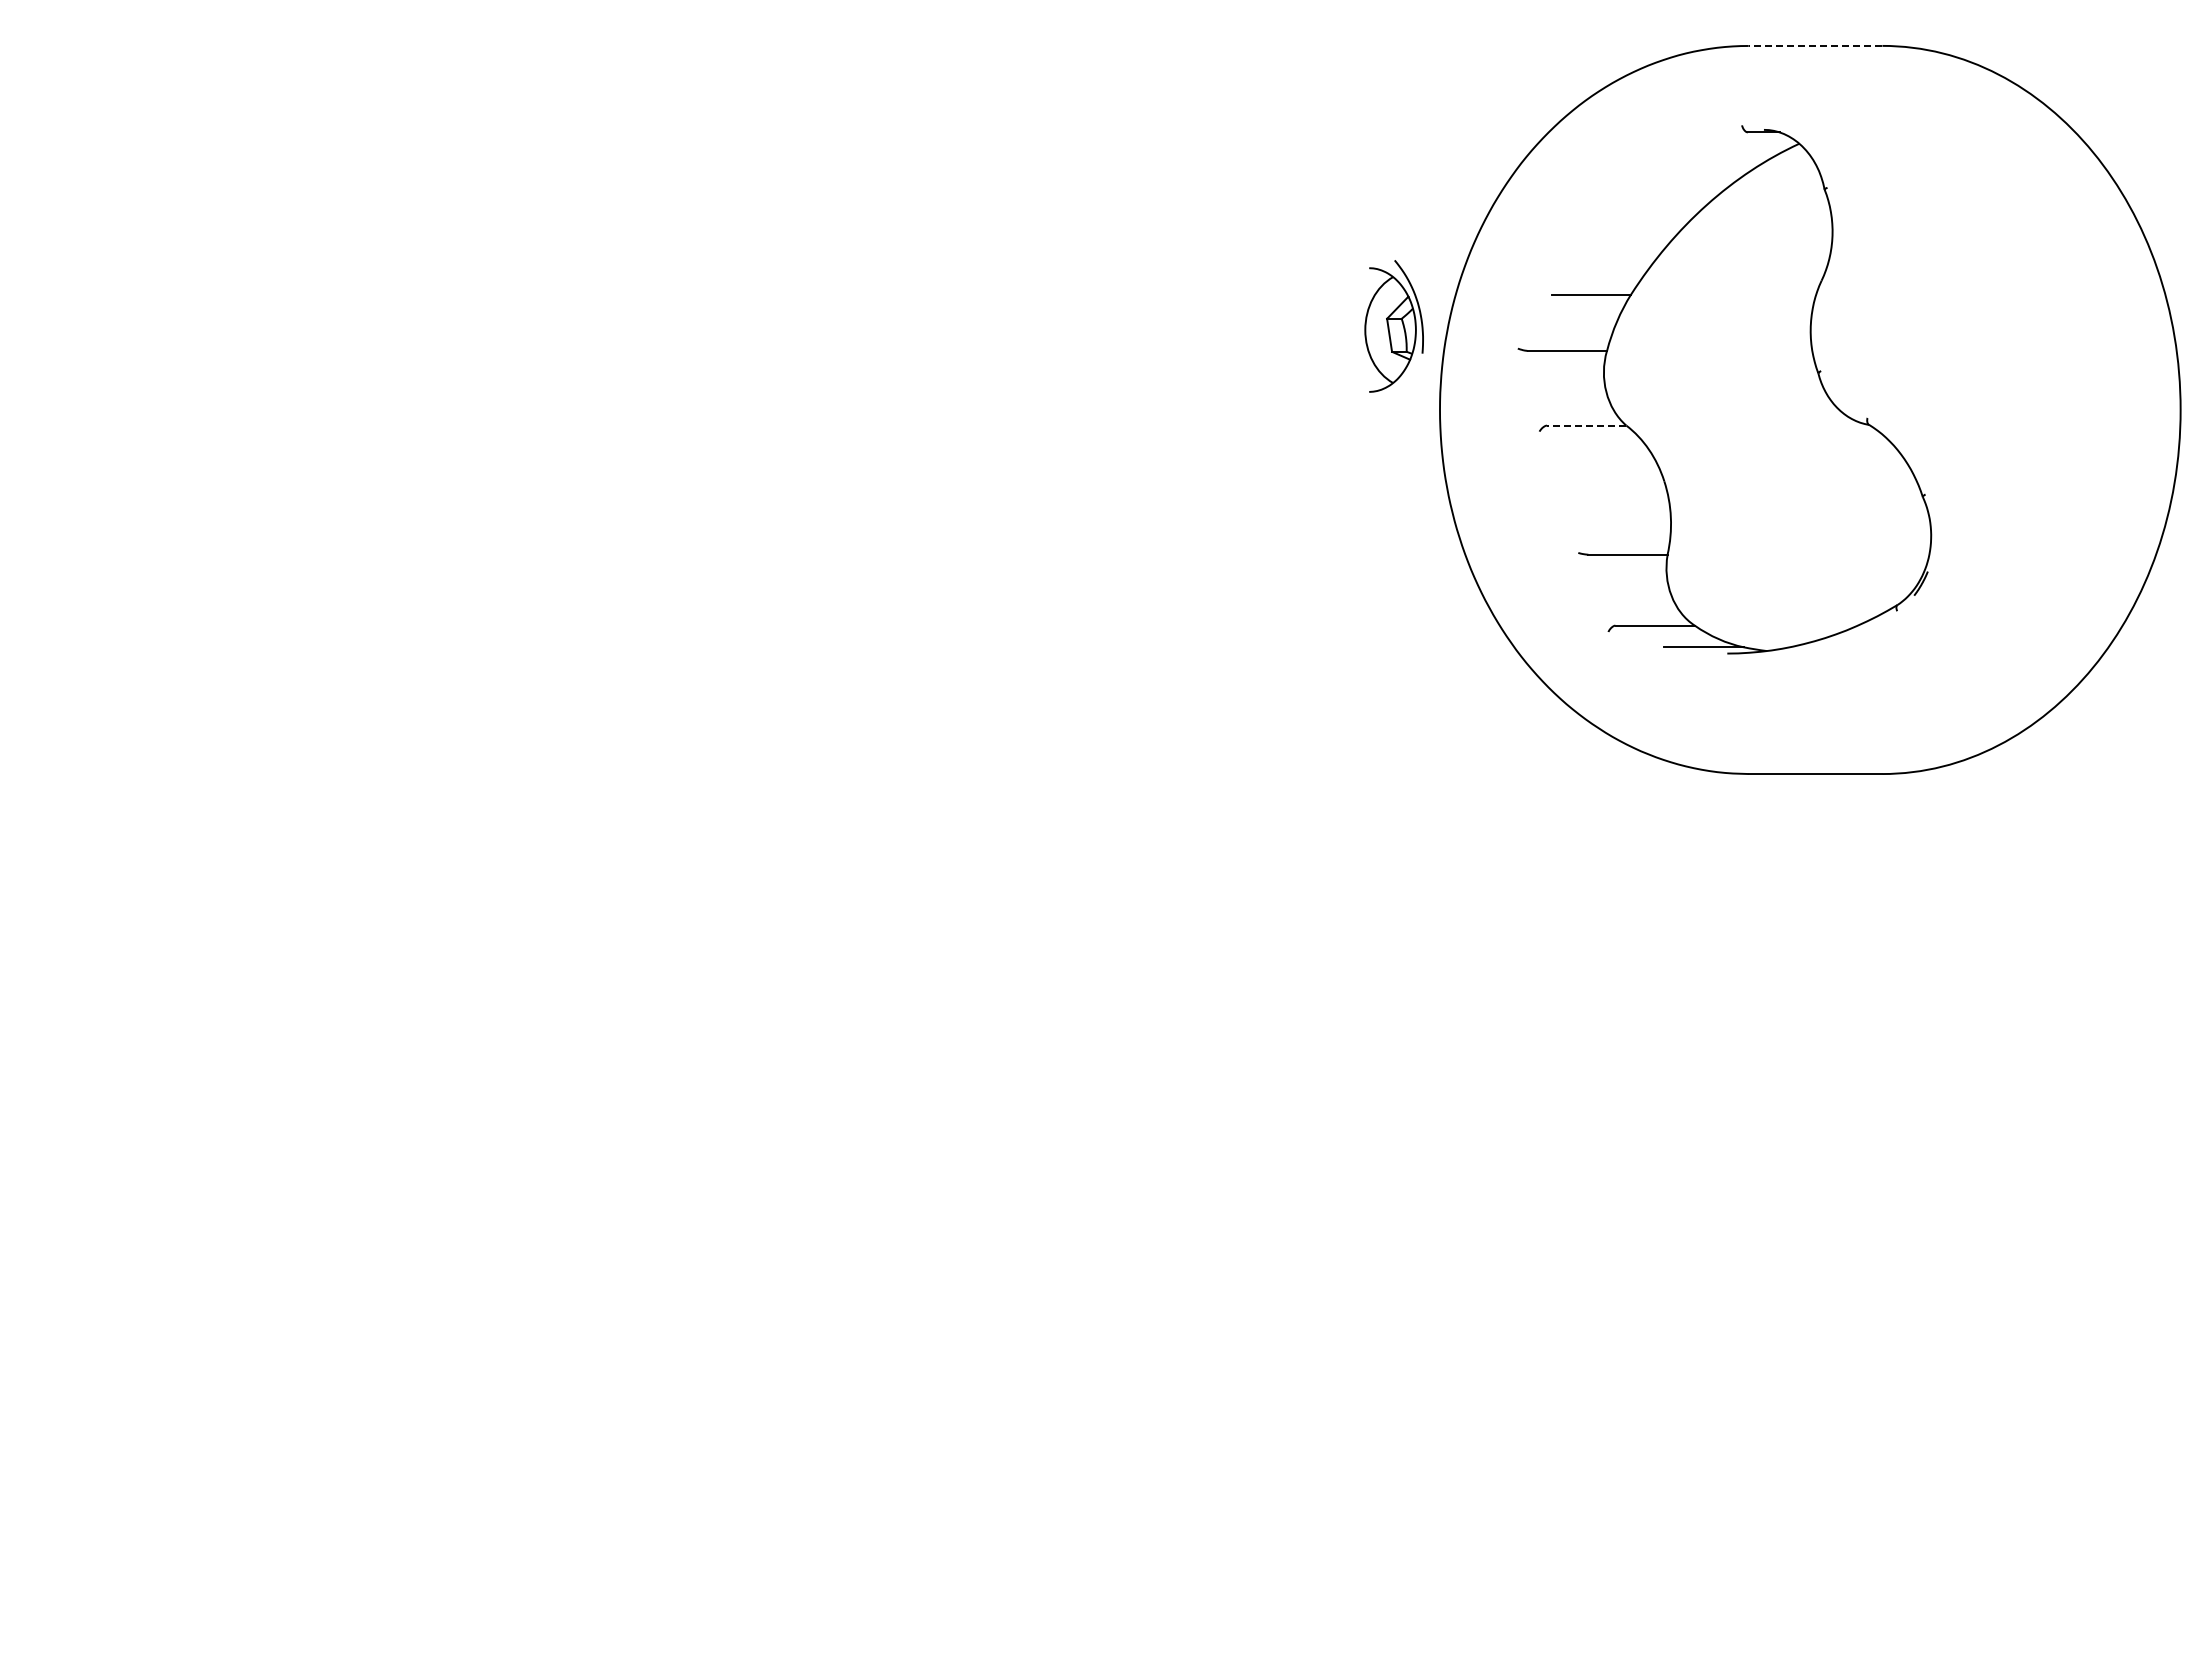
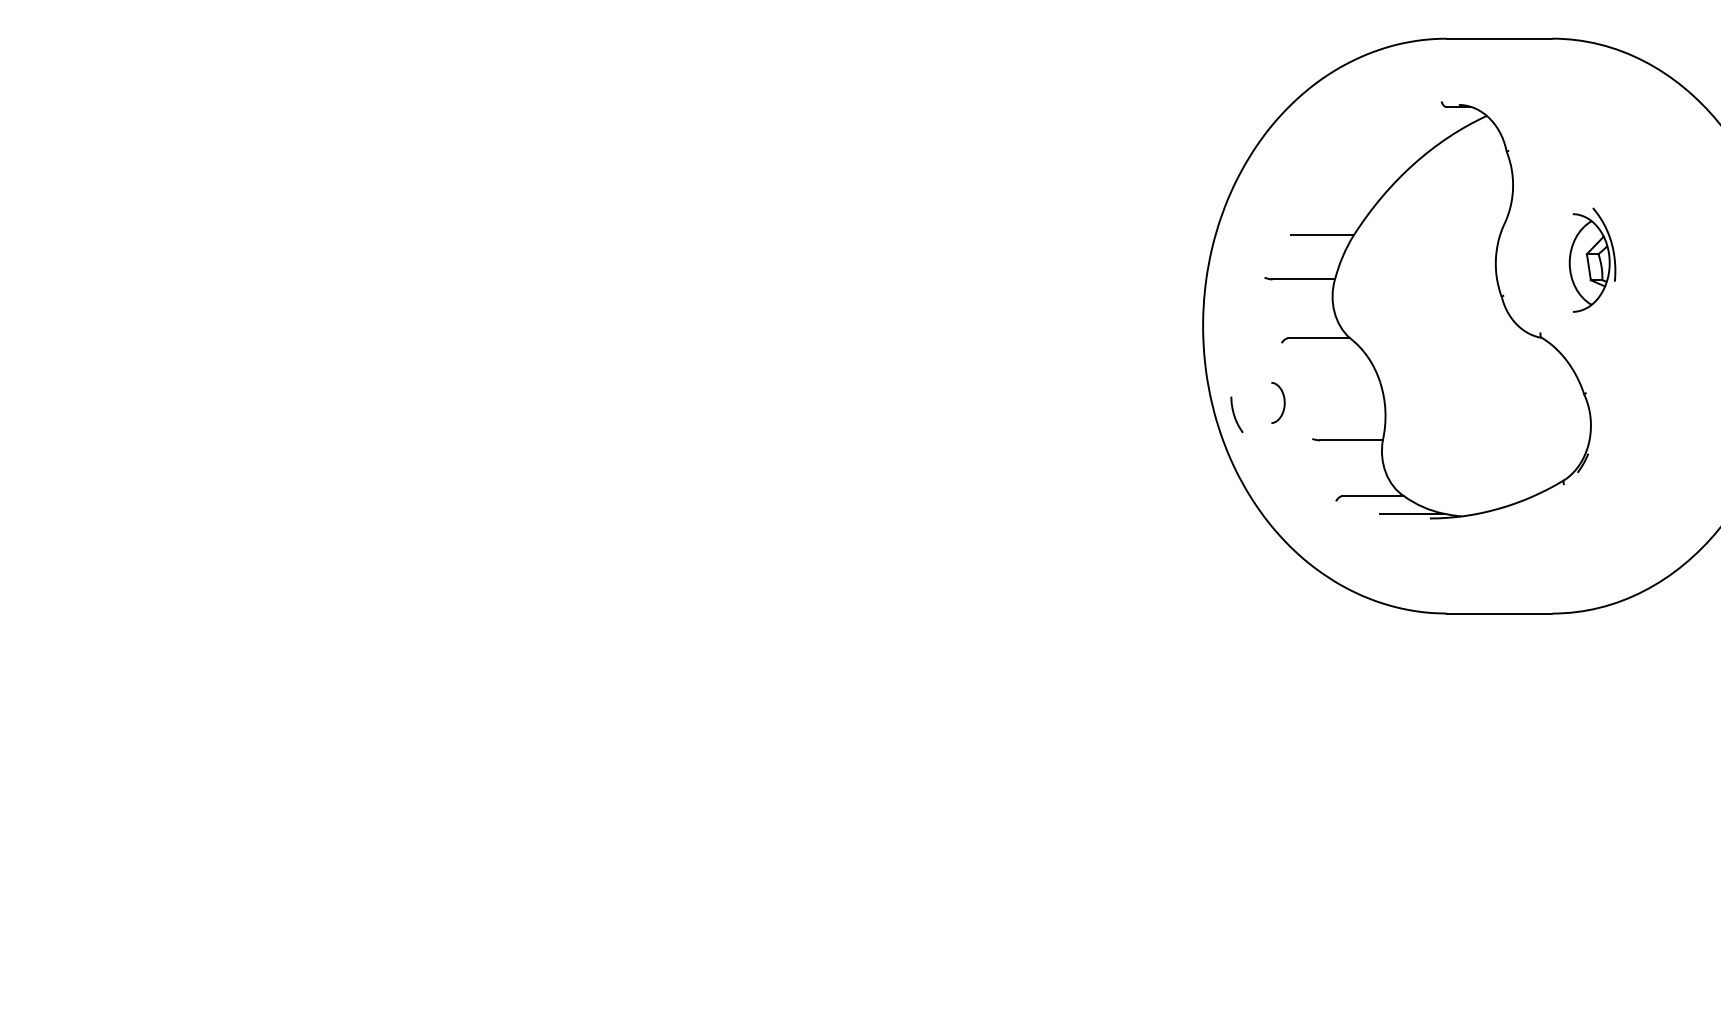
line: (1815, 45) -> (1499, 38), dashed -> solid
part: (1393, 326) -> (1591, 260), moved
line: (1586, 425) -> (1318, 338), dashed -> solid
curve: (1542, 506) -> (1284, 402), added
curve: (1480, 522) -> (1235, 414), added

